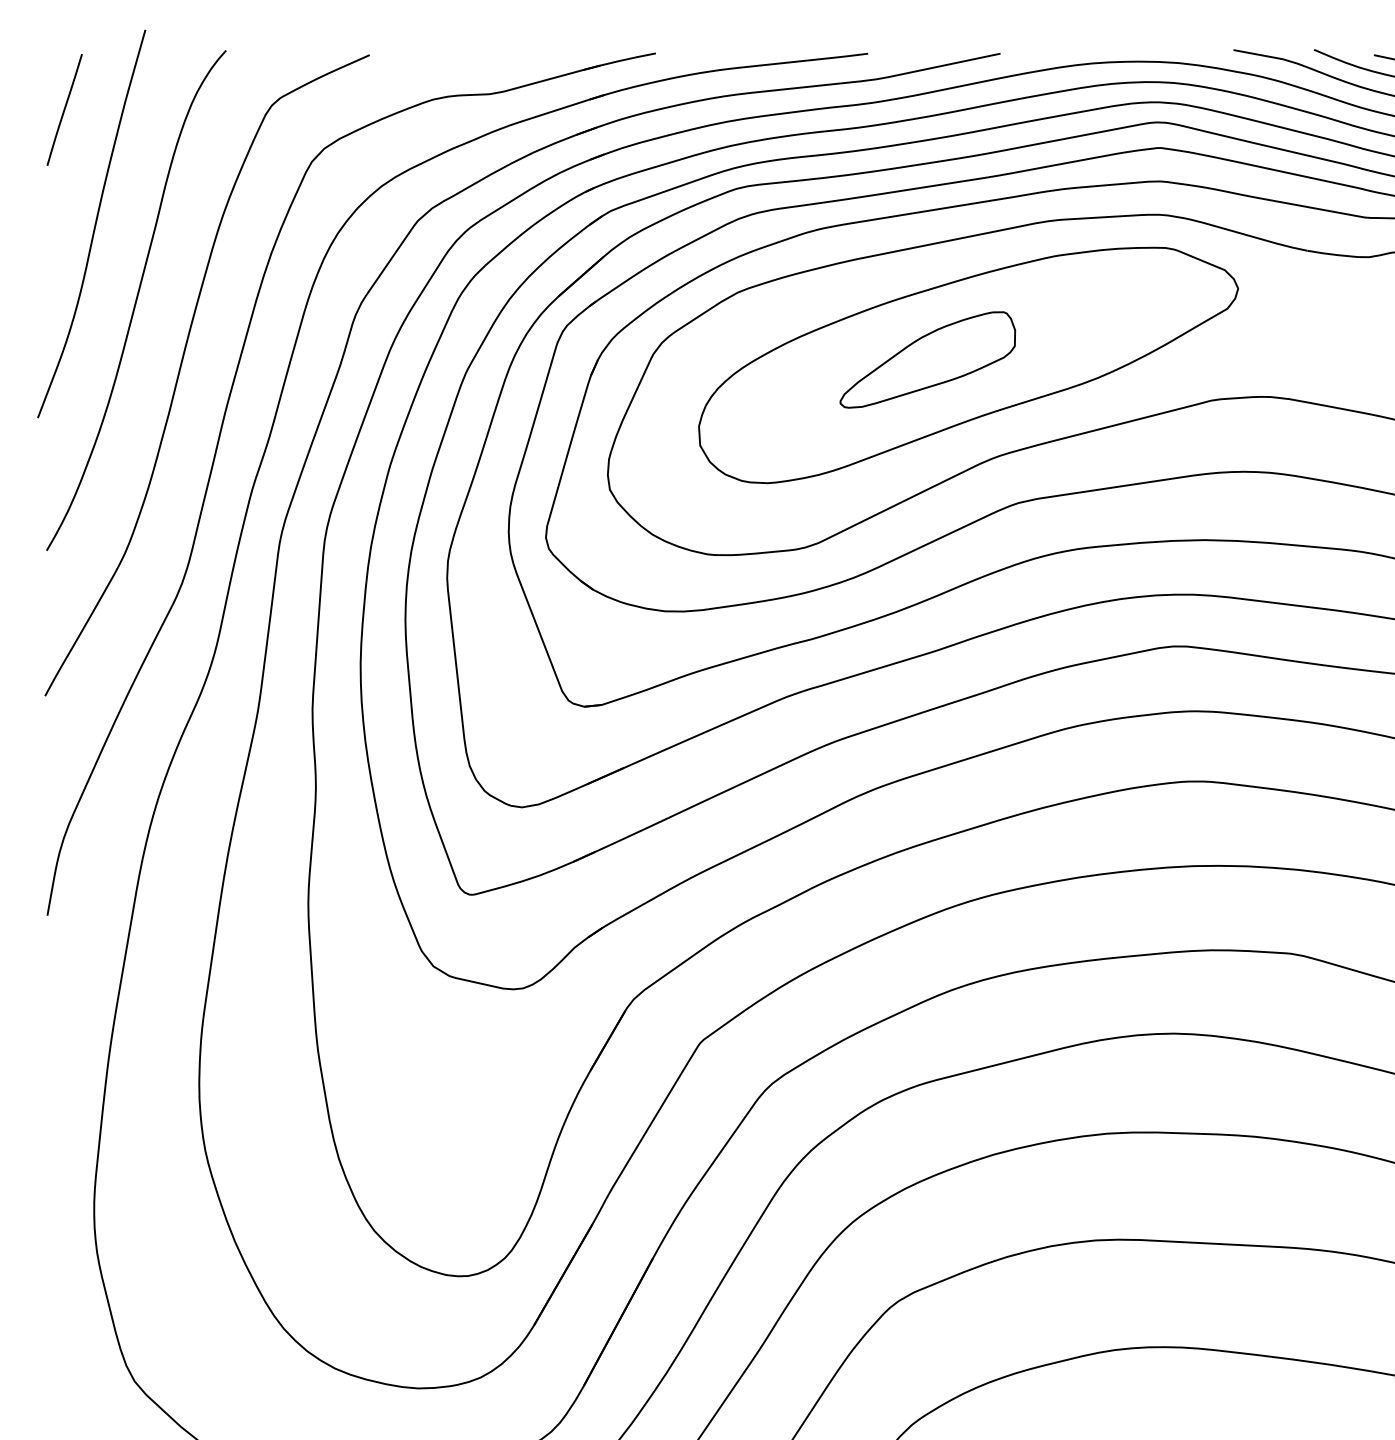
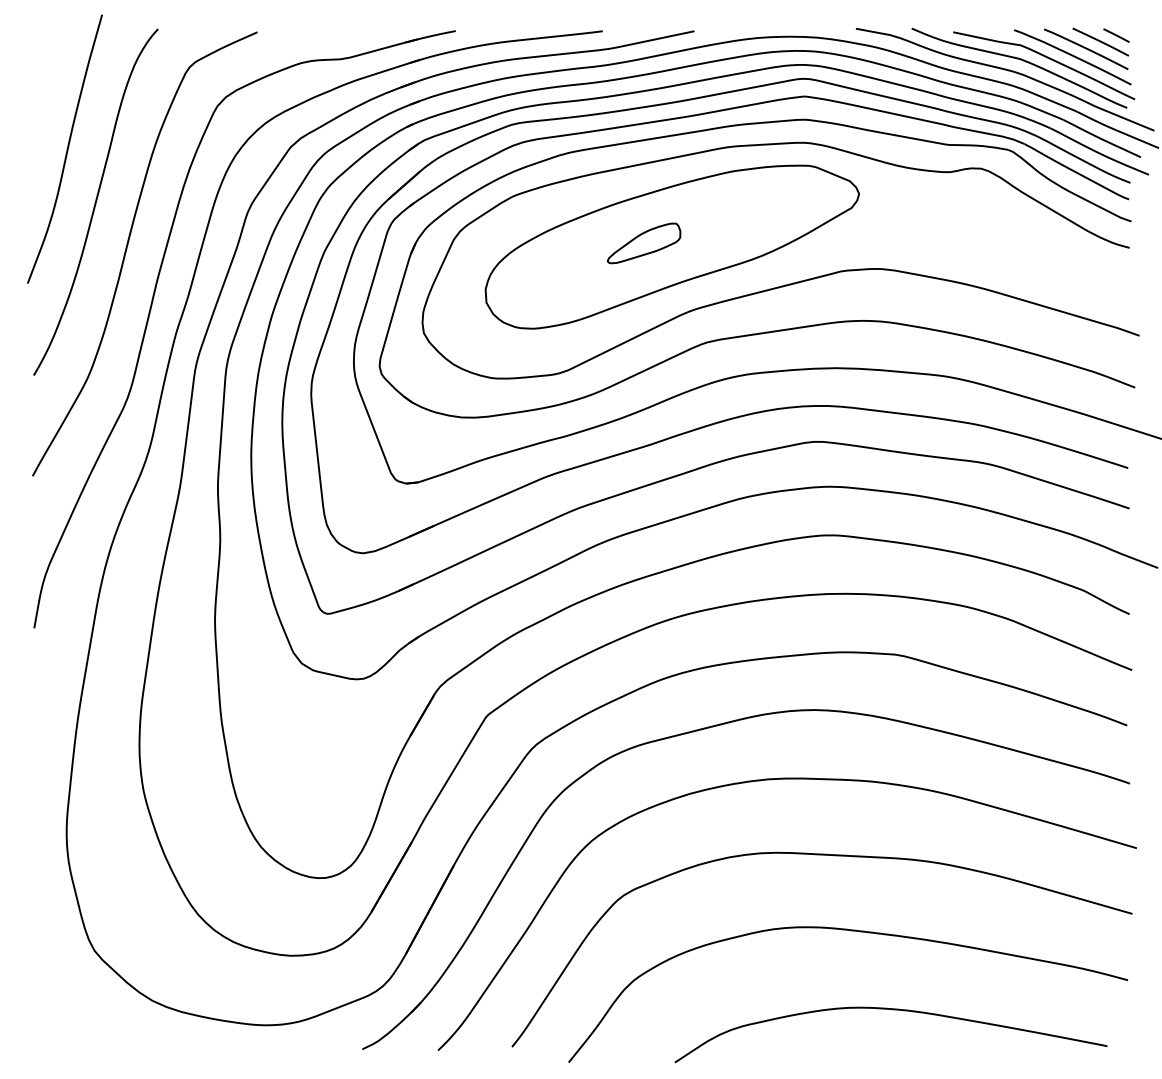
line: (63, 108) -> (45, 69), removed
part: (926, 360) -> (643, 243), size x0.6

